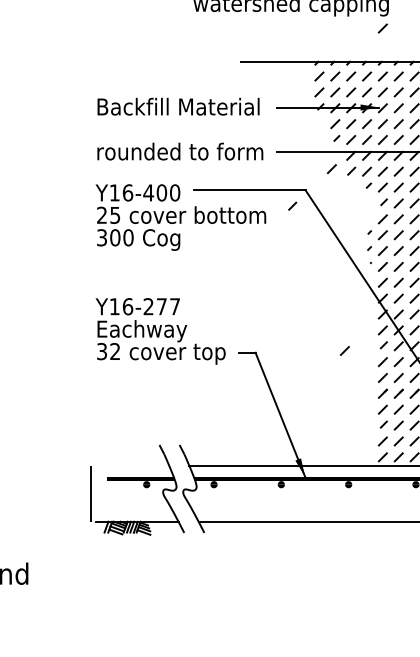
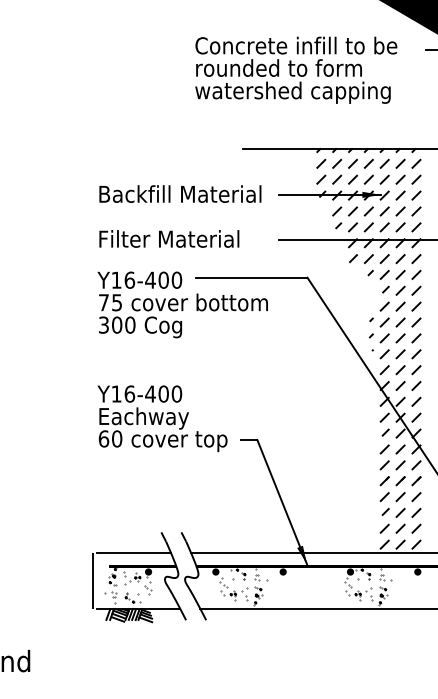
line: (382, 28) -> (384, 115), removed
text: (180, 151) -> (182, 238), rounded to form -> Filter Material
line: (331, 169) -> (333, 256), removed
line: (292, 206) -> (294, 293), removed
text: (101, 215) -> (103, 302), 25 -> 75
text: (161, 306) -> (163, 393), Y16-277 -> Y16-400
text: (108, 351) -> (110, 438), 32 -> 60
line: (344, 351) -> (346, 438), removed
line: (132, 465) -> (134, 552), added
hatch: (125, 498) -> (127, 585), added
hatch: (241, 499) -> (243, 586), added
hatch: (366, 499) -> (368, 586), added

